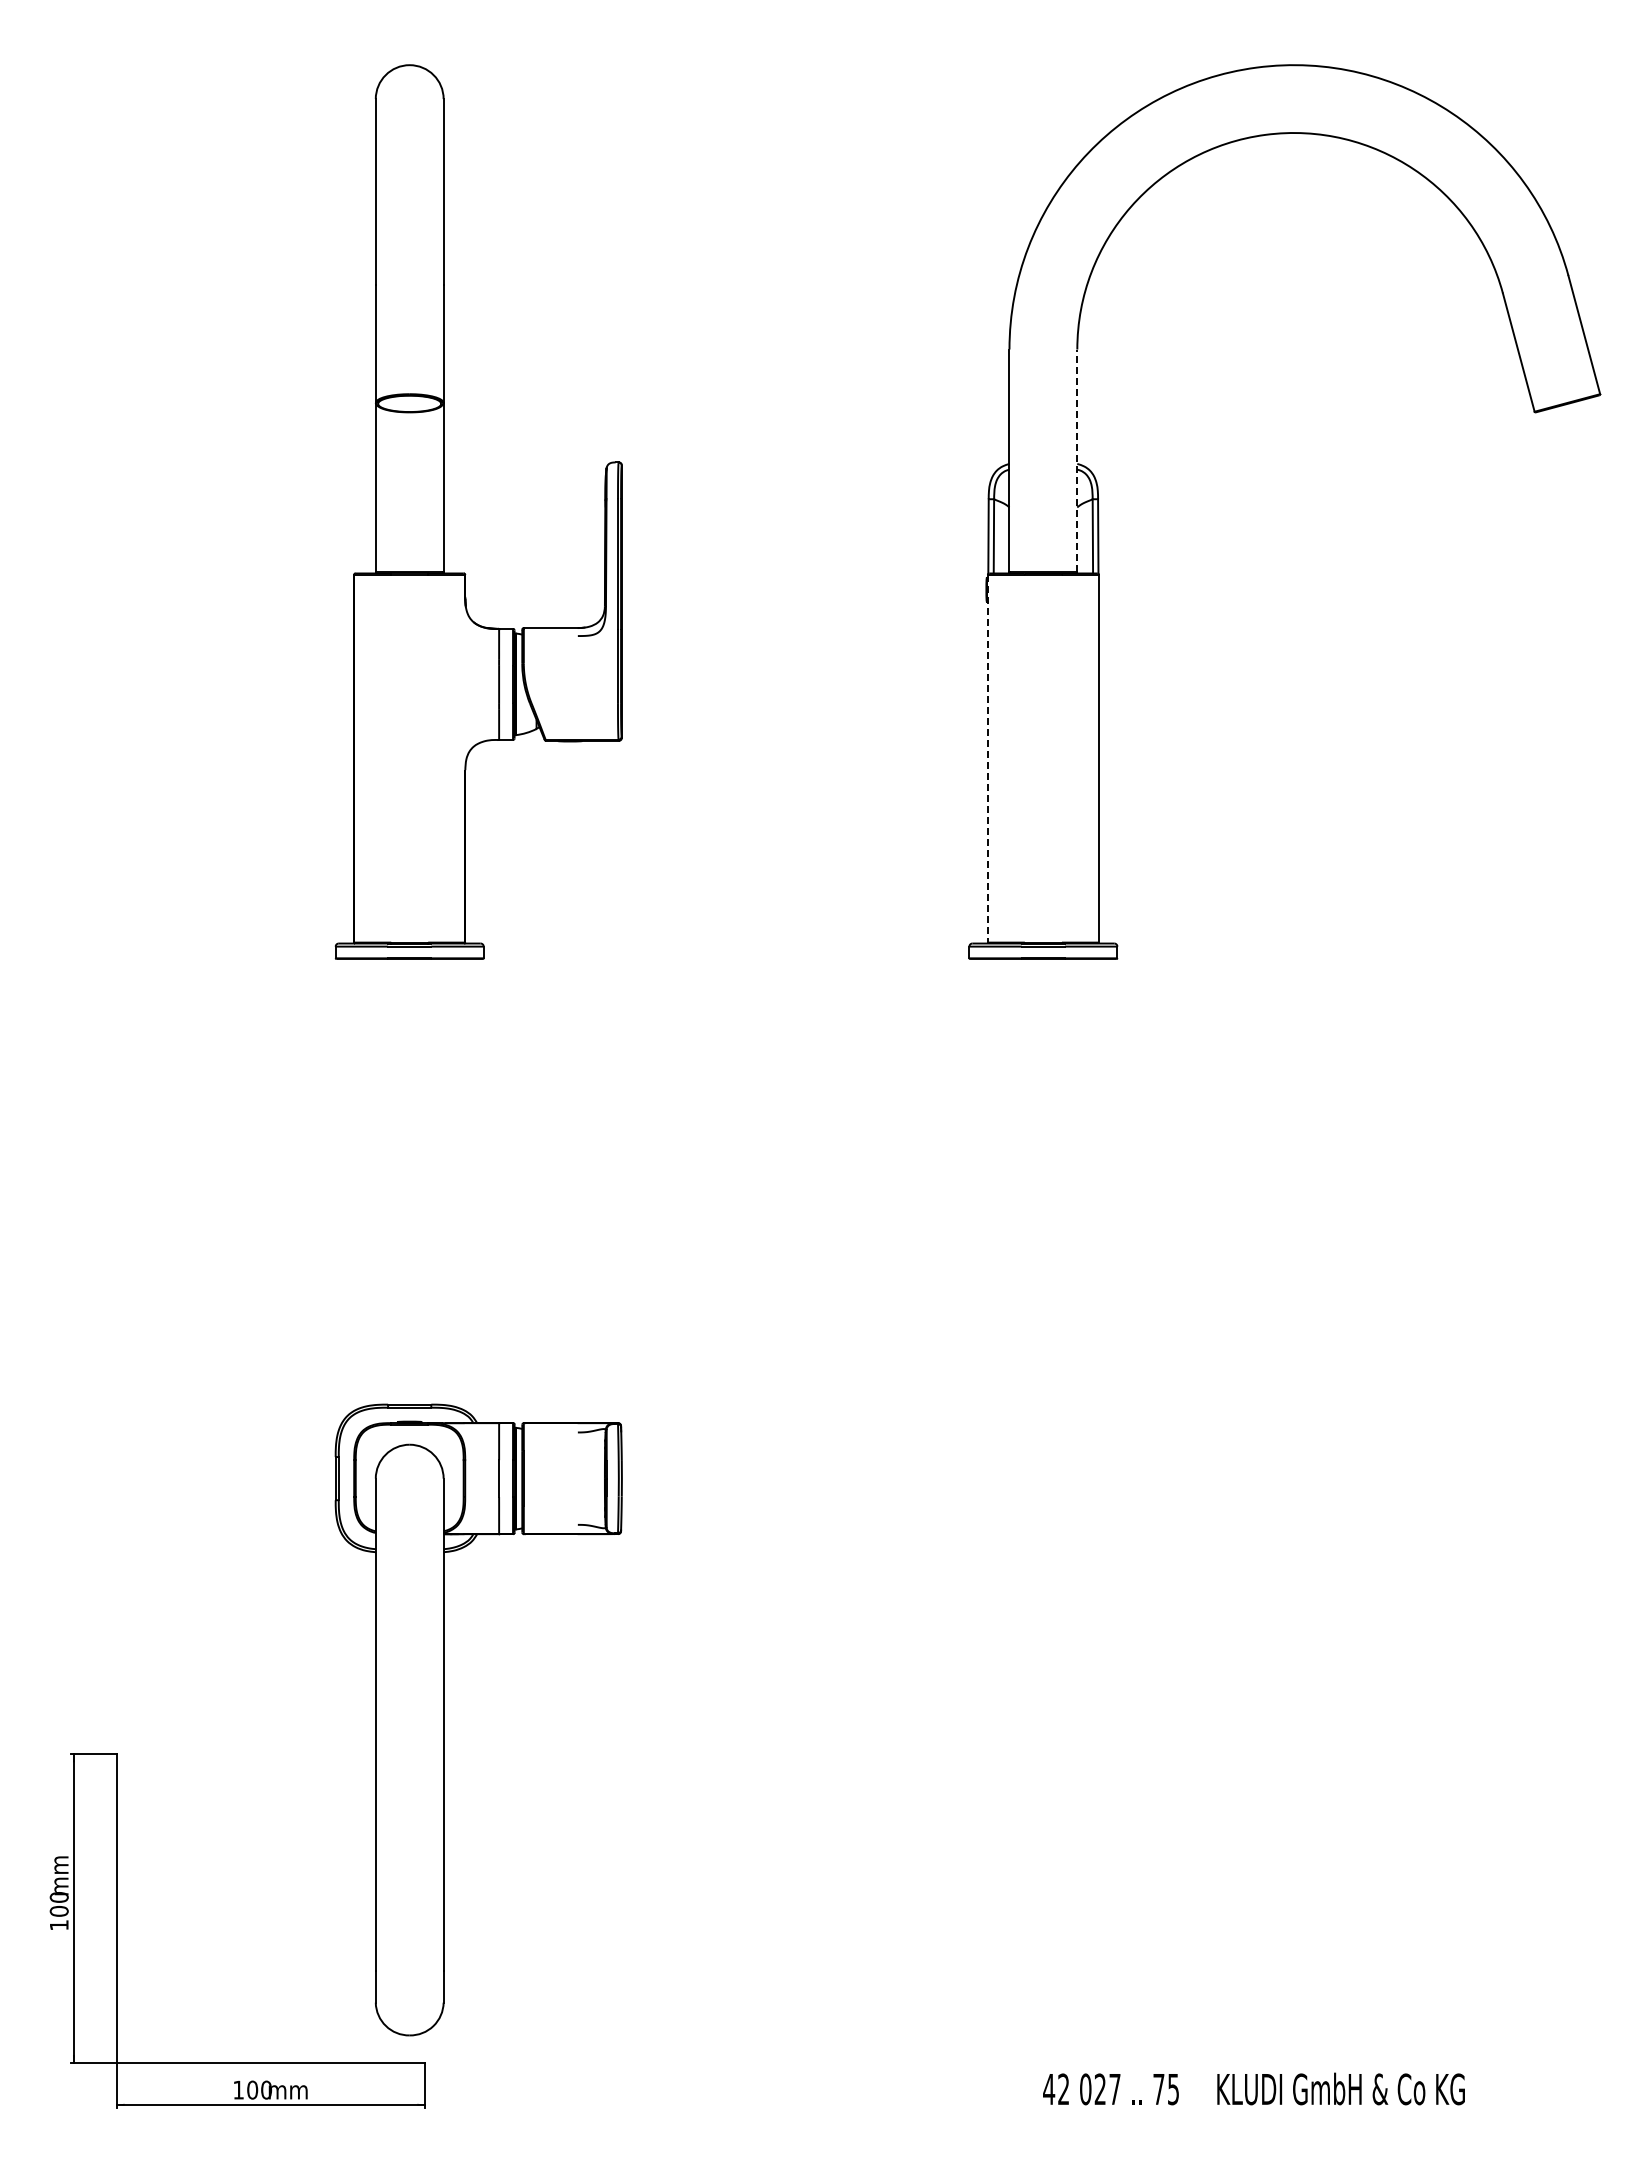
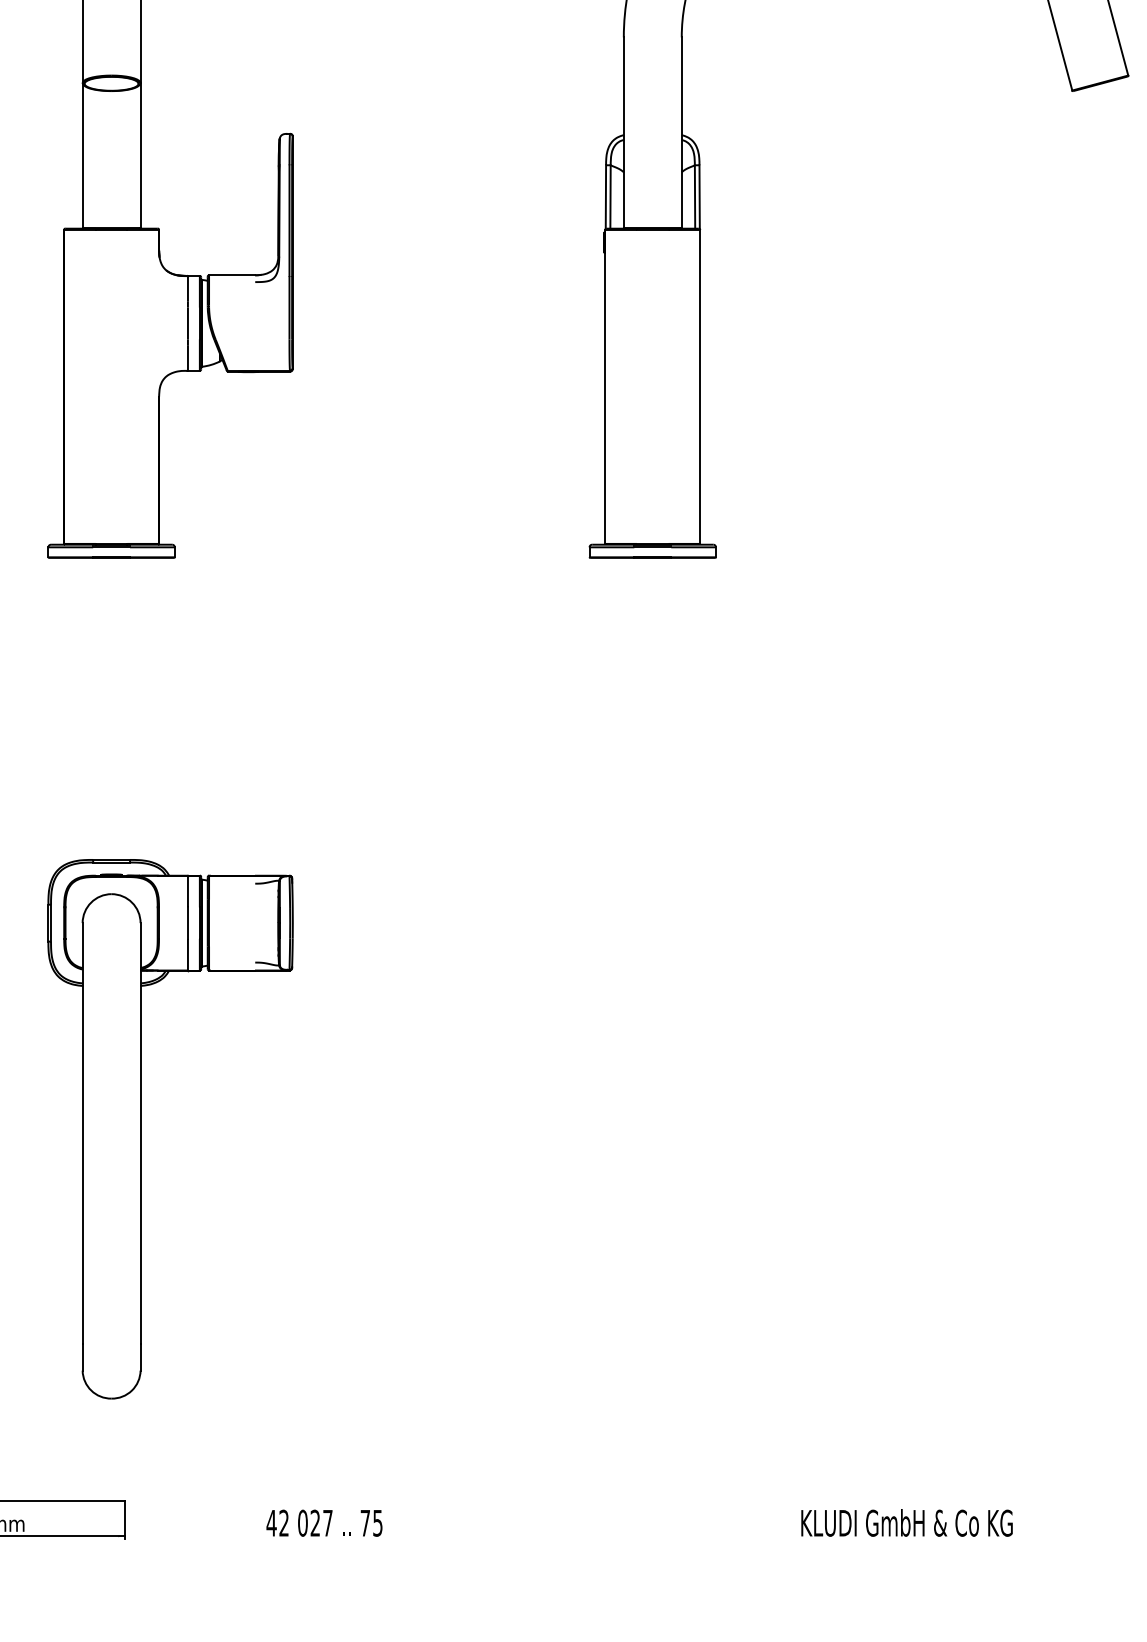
line: (1077, 460) -> (681, 132), dashed -> solid
line: (987, 758) -> (605, 386), dashed -> solid
part: (444, 1719) -> (141, 1128), moved
text: (1110, 2089) -> (324, 1523), moved

